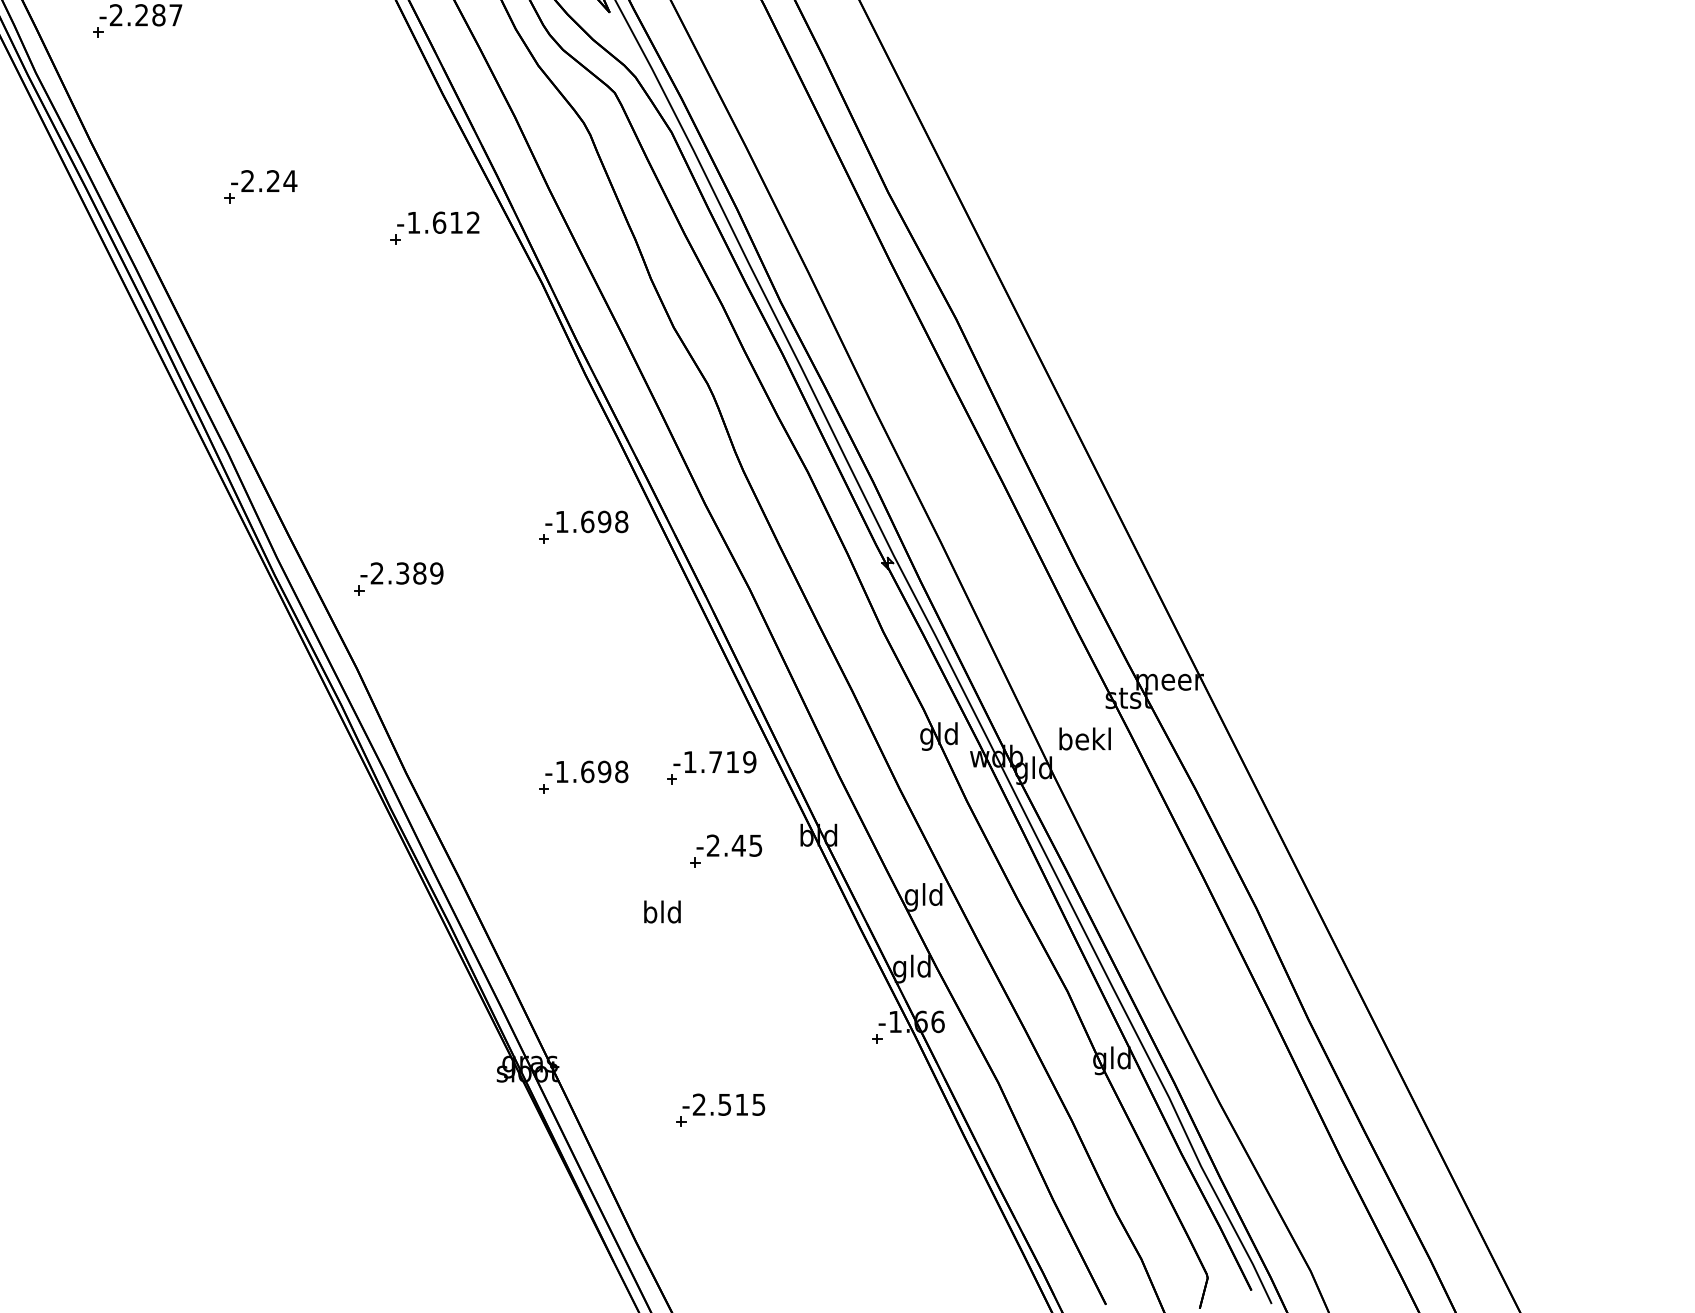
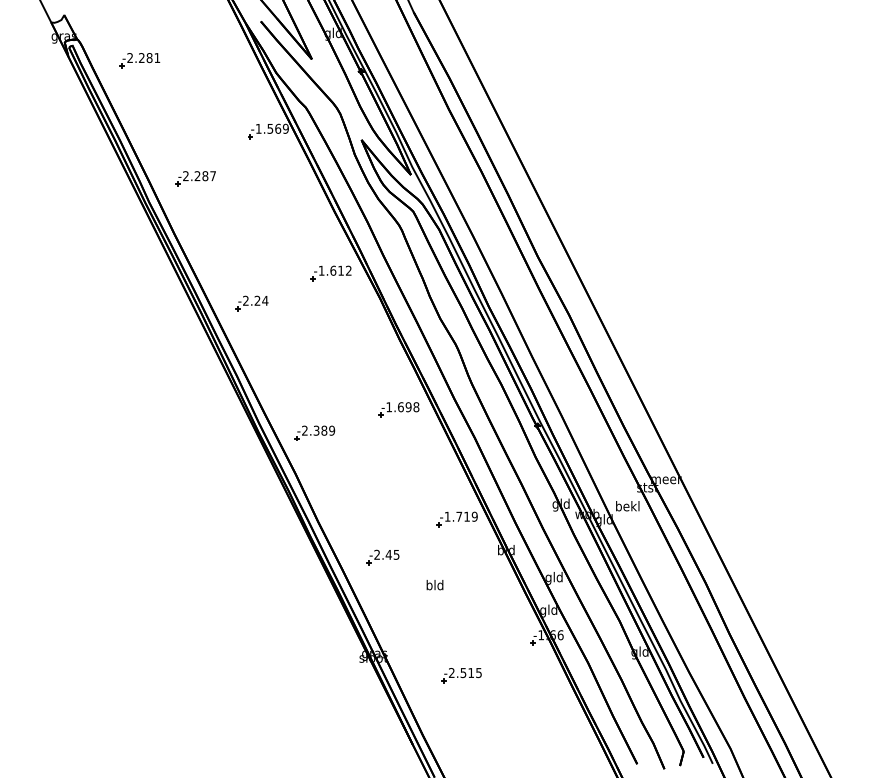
part: (260, 187) -> (251, 303), moved
part: (582, 776) -> (398, 523), removed
part: (724, 851) -> (382, 557), moved

